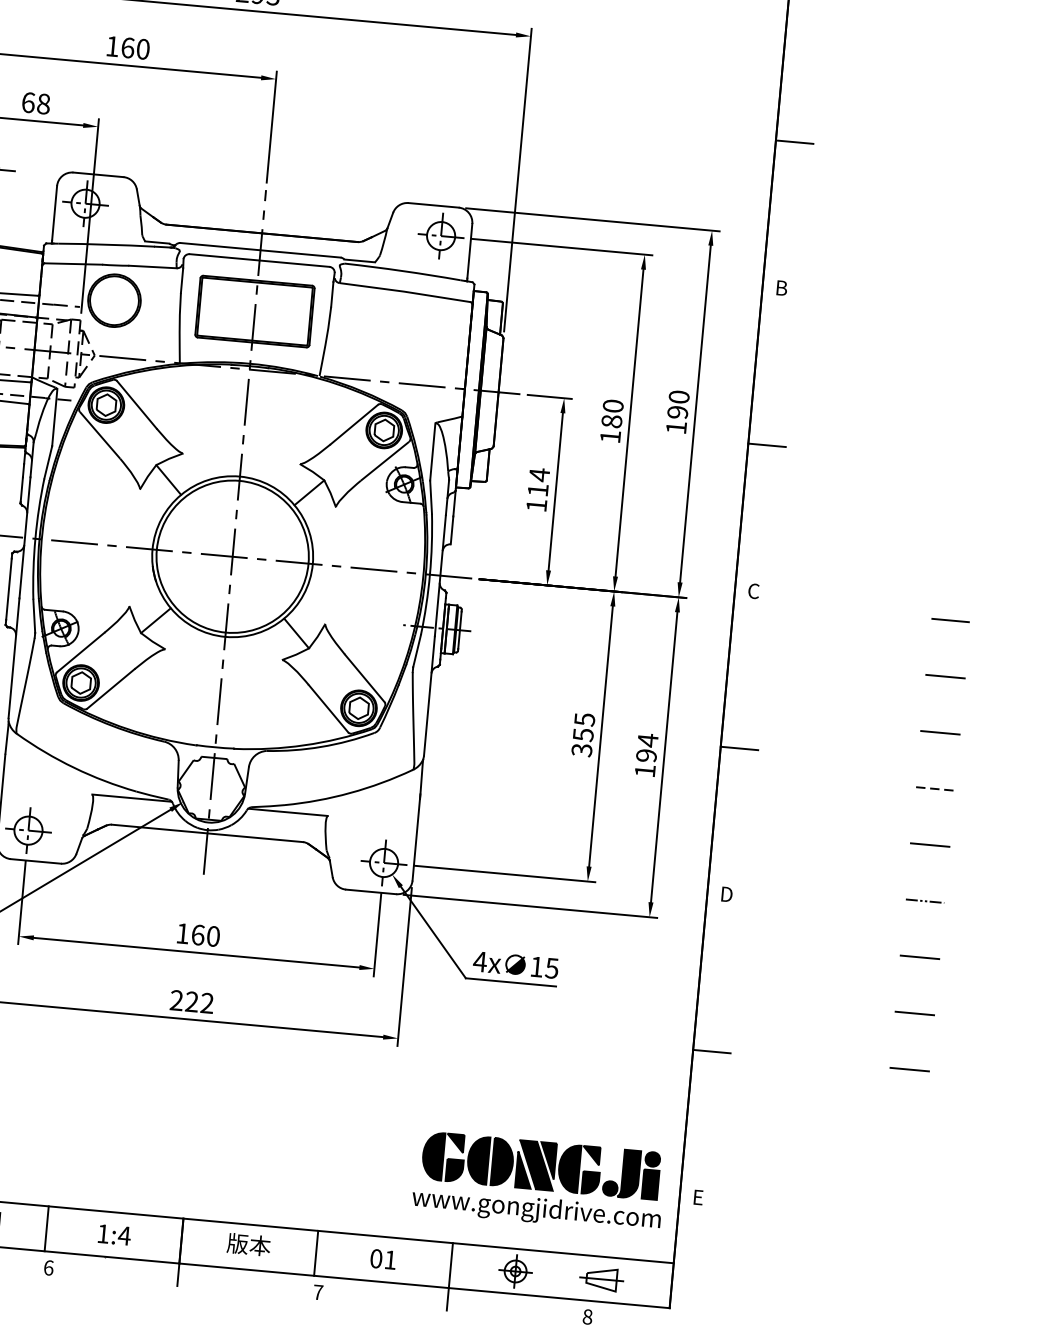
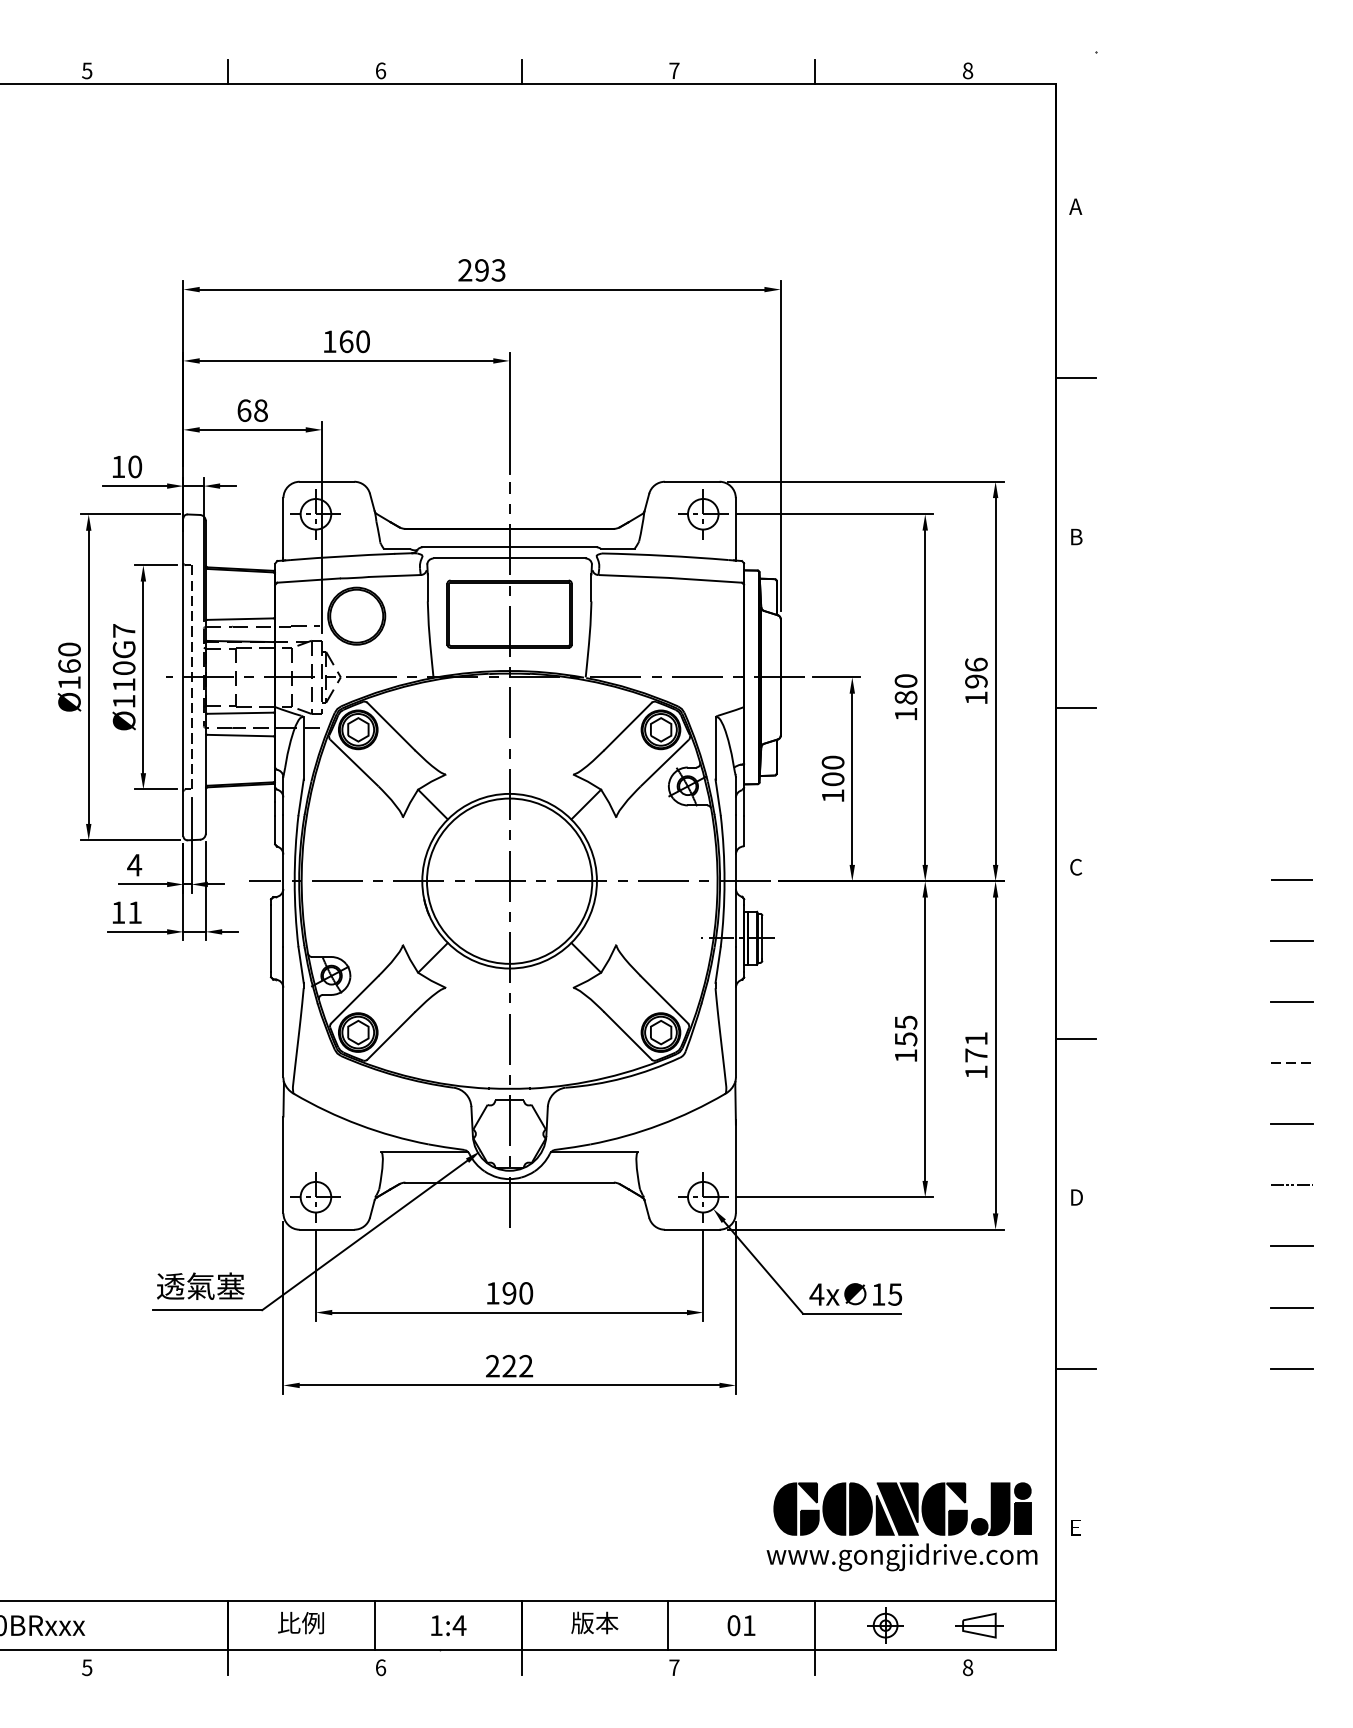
text: (679, 396) -> (976, 664), 190 -> 196
text: (538, 482) -> (832, 770), 114 -> 100
text: (647, 747) -> (976, 1046), 194 -> 171
text: (581, 750) -> (905, 1056), 355 -> 155
text: (198, 935) -> (509, 1293), 160 -> 190

